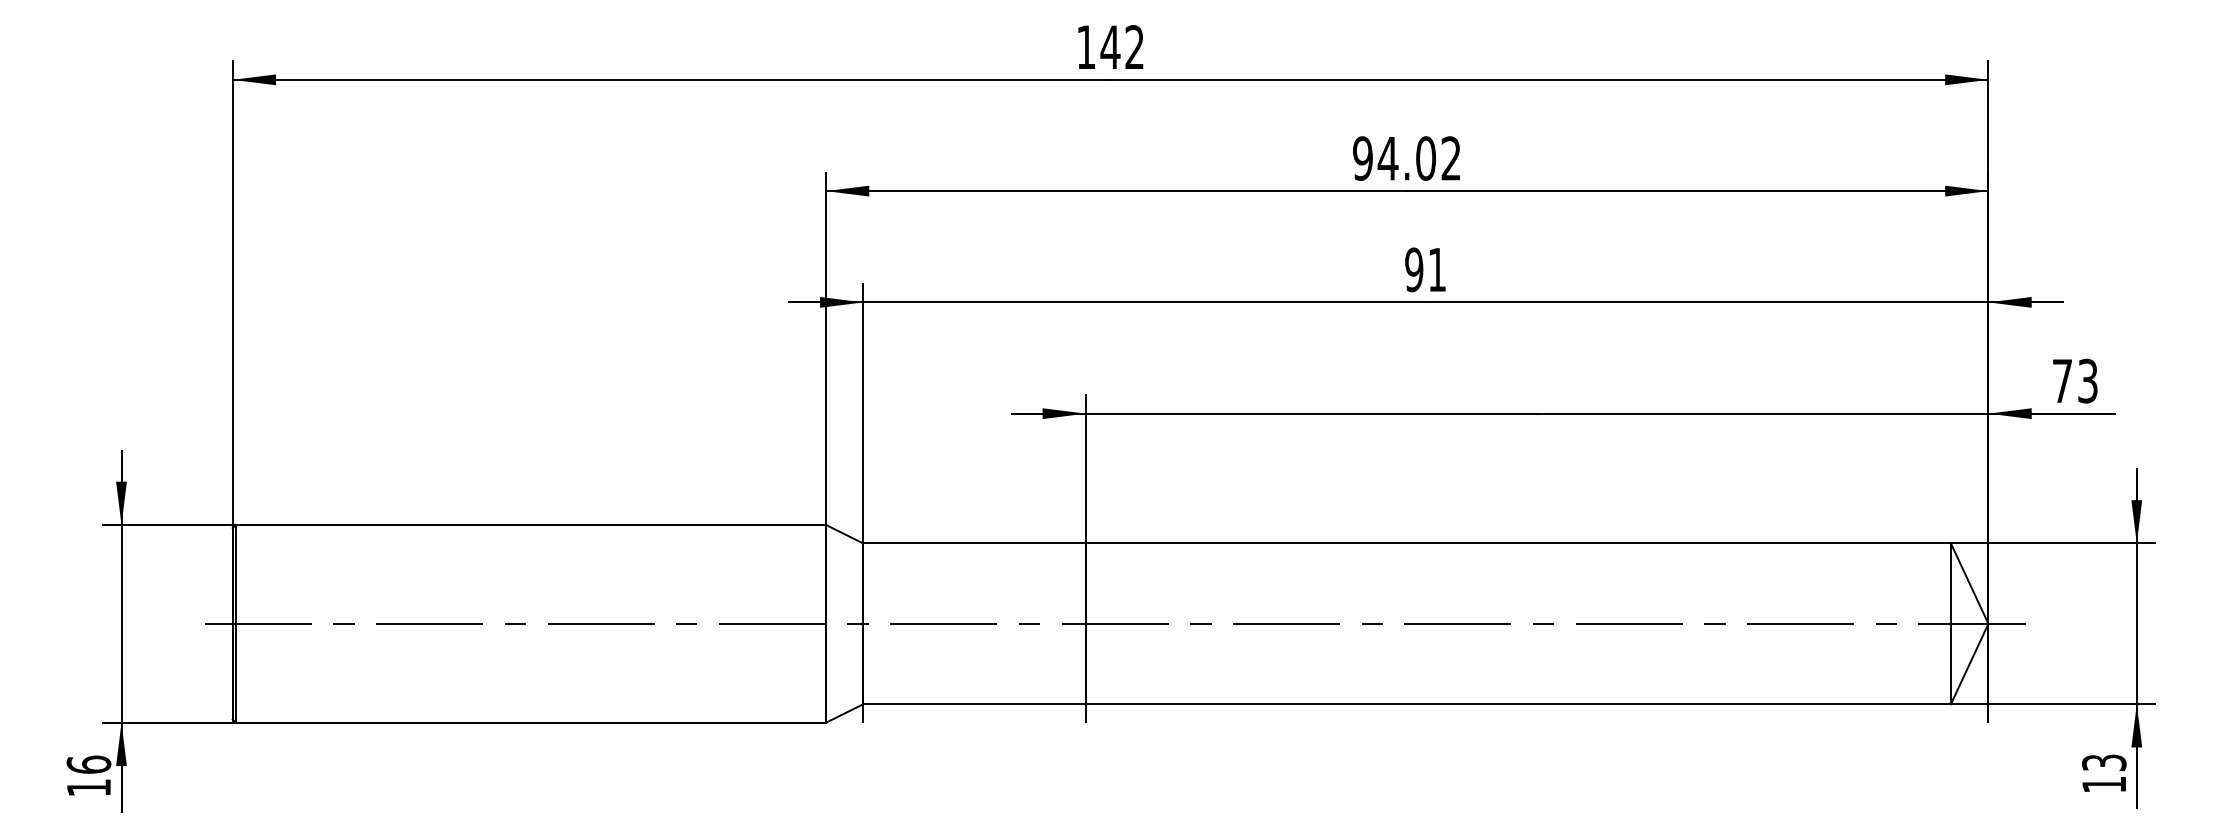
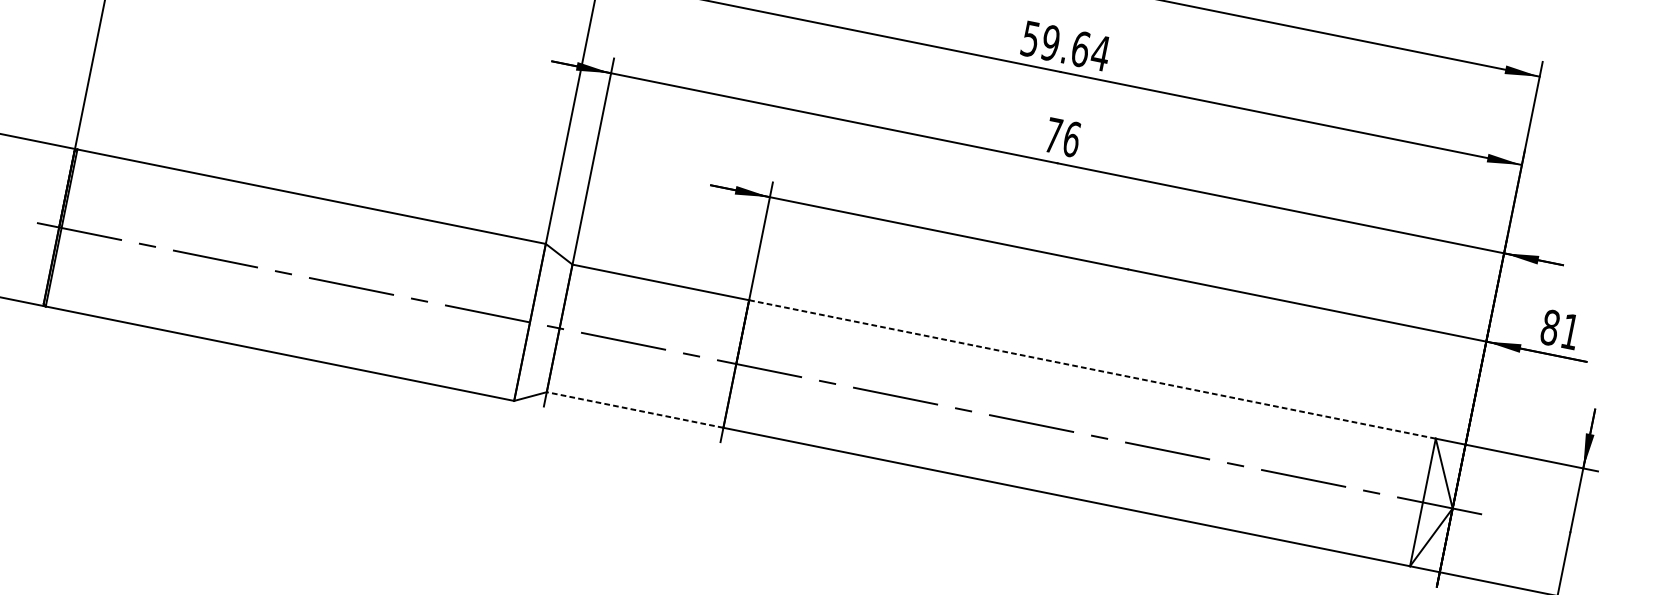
text: (1407, 158) -> (1066, 46), 94.02 -> 59.64
text: (1425, 269) -> (1062, 137), 91 -> 76
text: (2074, 380) -> (1559, 329), 73 -> 81
line: (1518, 543) -> (1092, 369), solid -> dashed
line: (974, 704) -> (634, 410), solid -> dashed

